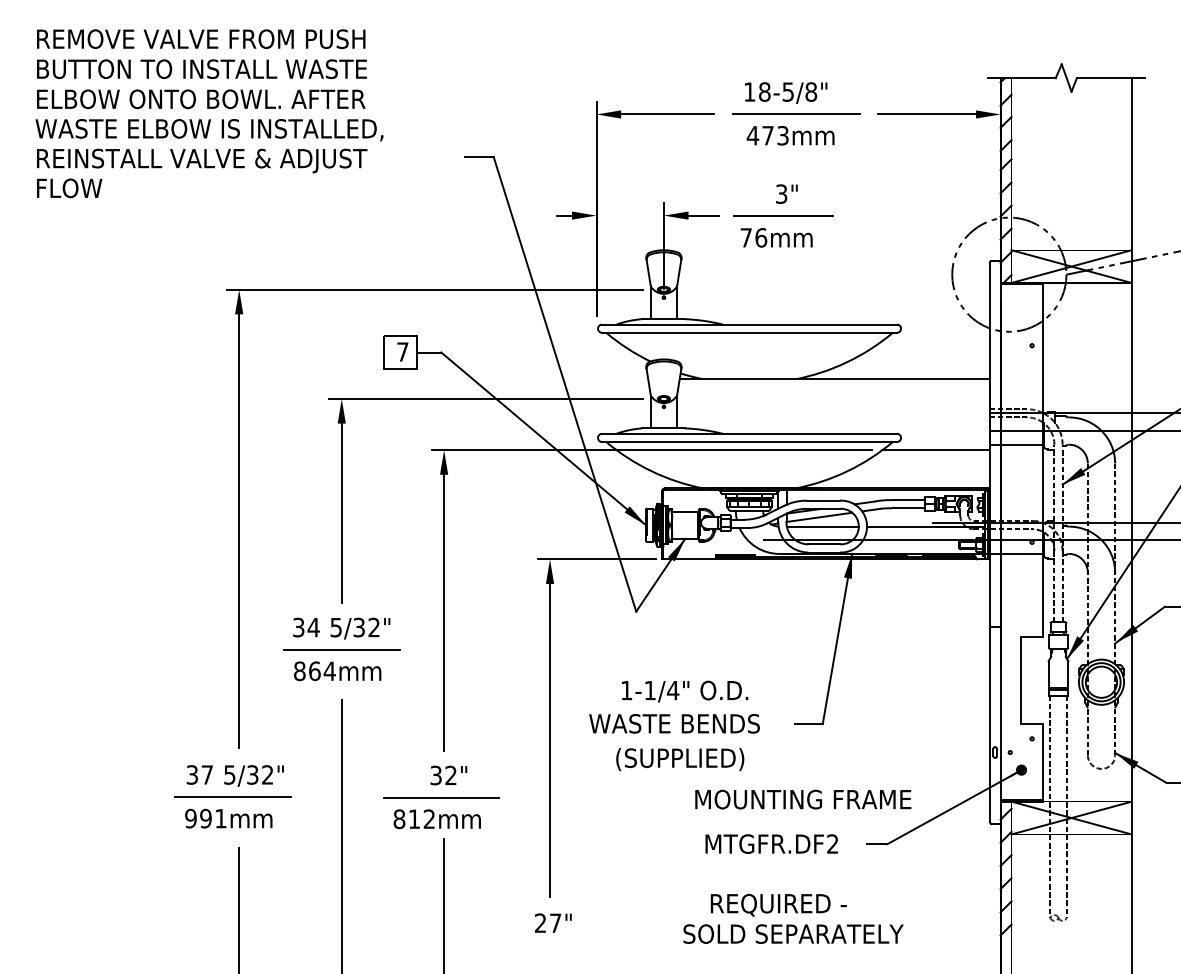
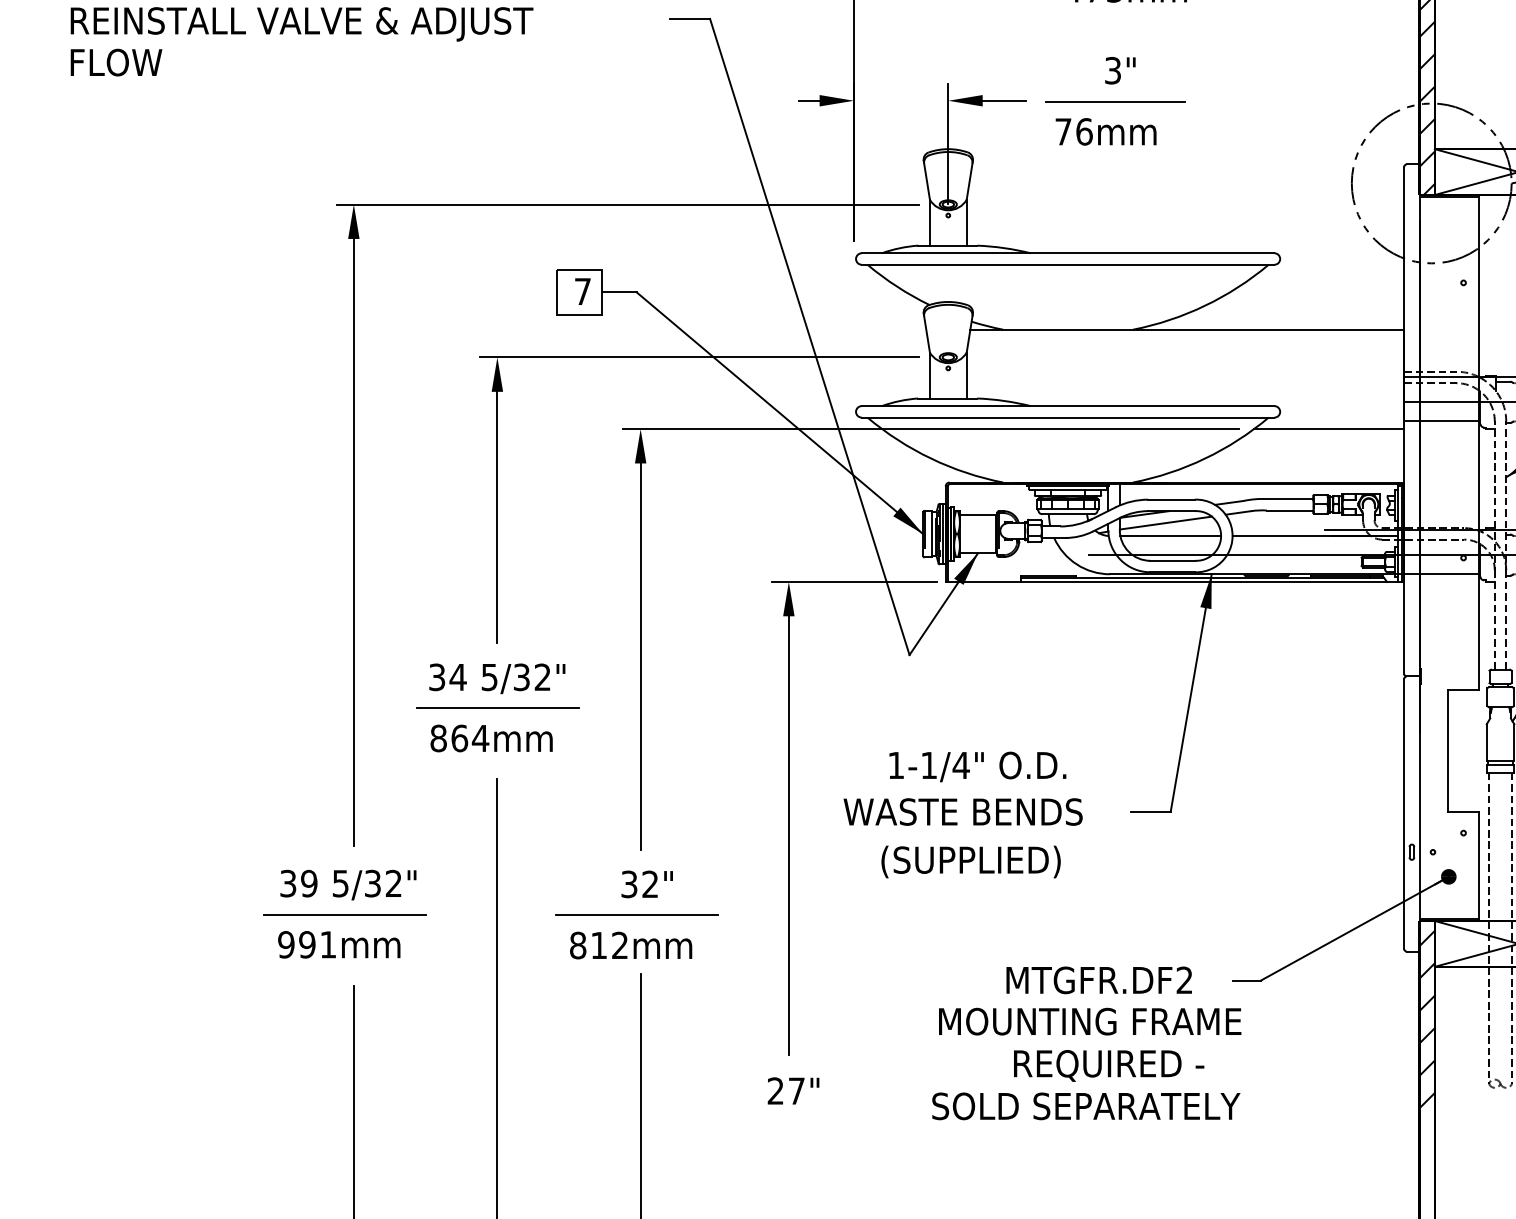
text: (207, 774) -> (309, 882), 37 -> 39
text: (803, 799) -> (1090, 1021), moved
text: (793, 933) -> (1086, 1105), moved

